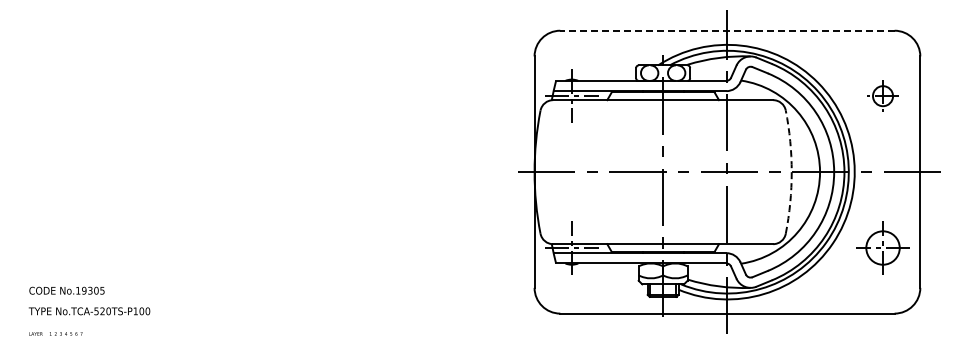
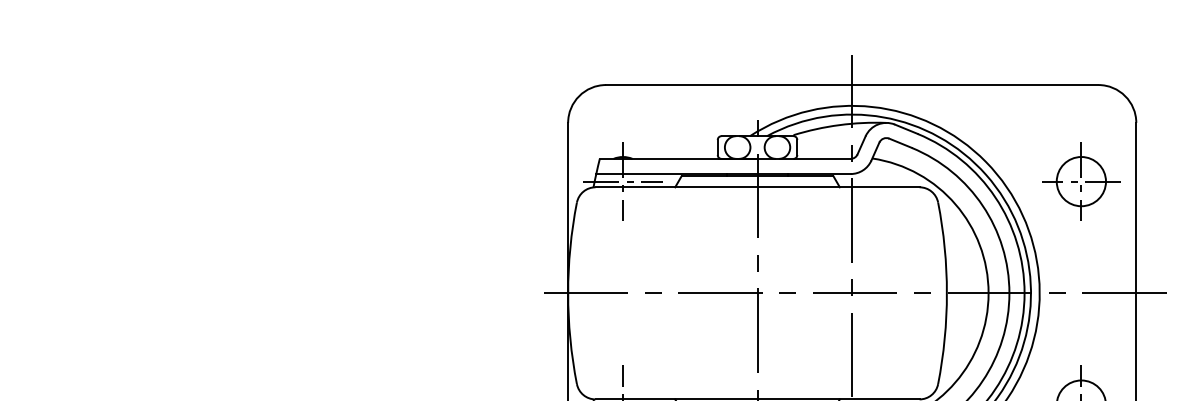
line: (726, 30) -> (850, 84), dashed -> solid
part: (882, 95) -> (1080, 180), size x1.67
arc: (791, 172) -> (946, 293), dashed -> solid

